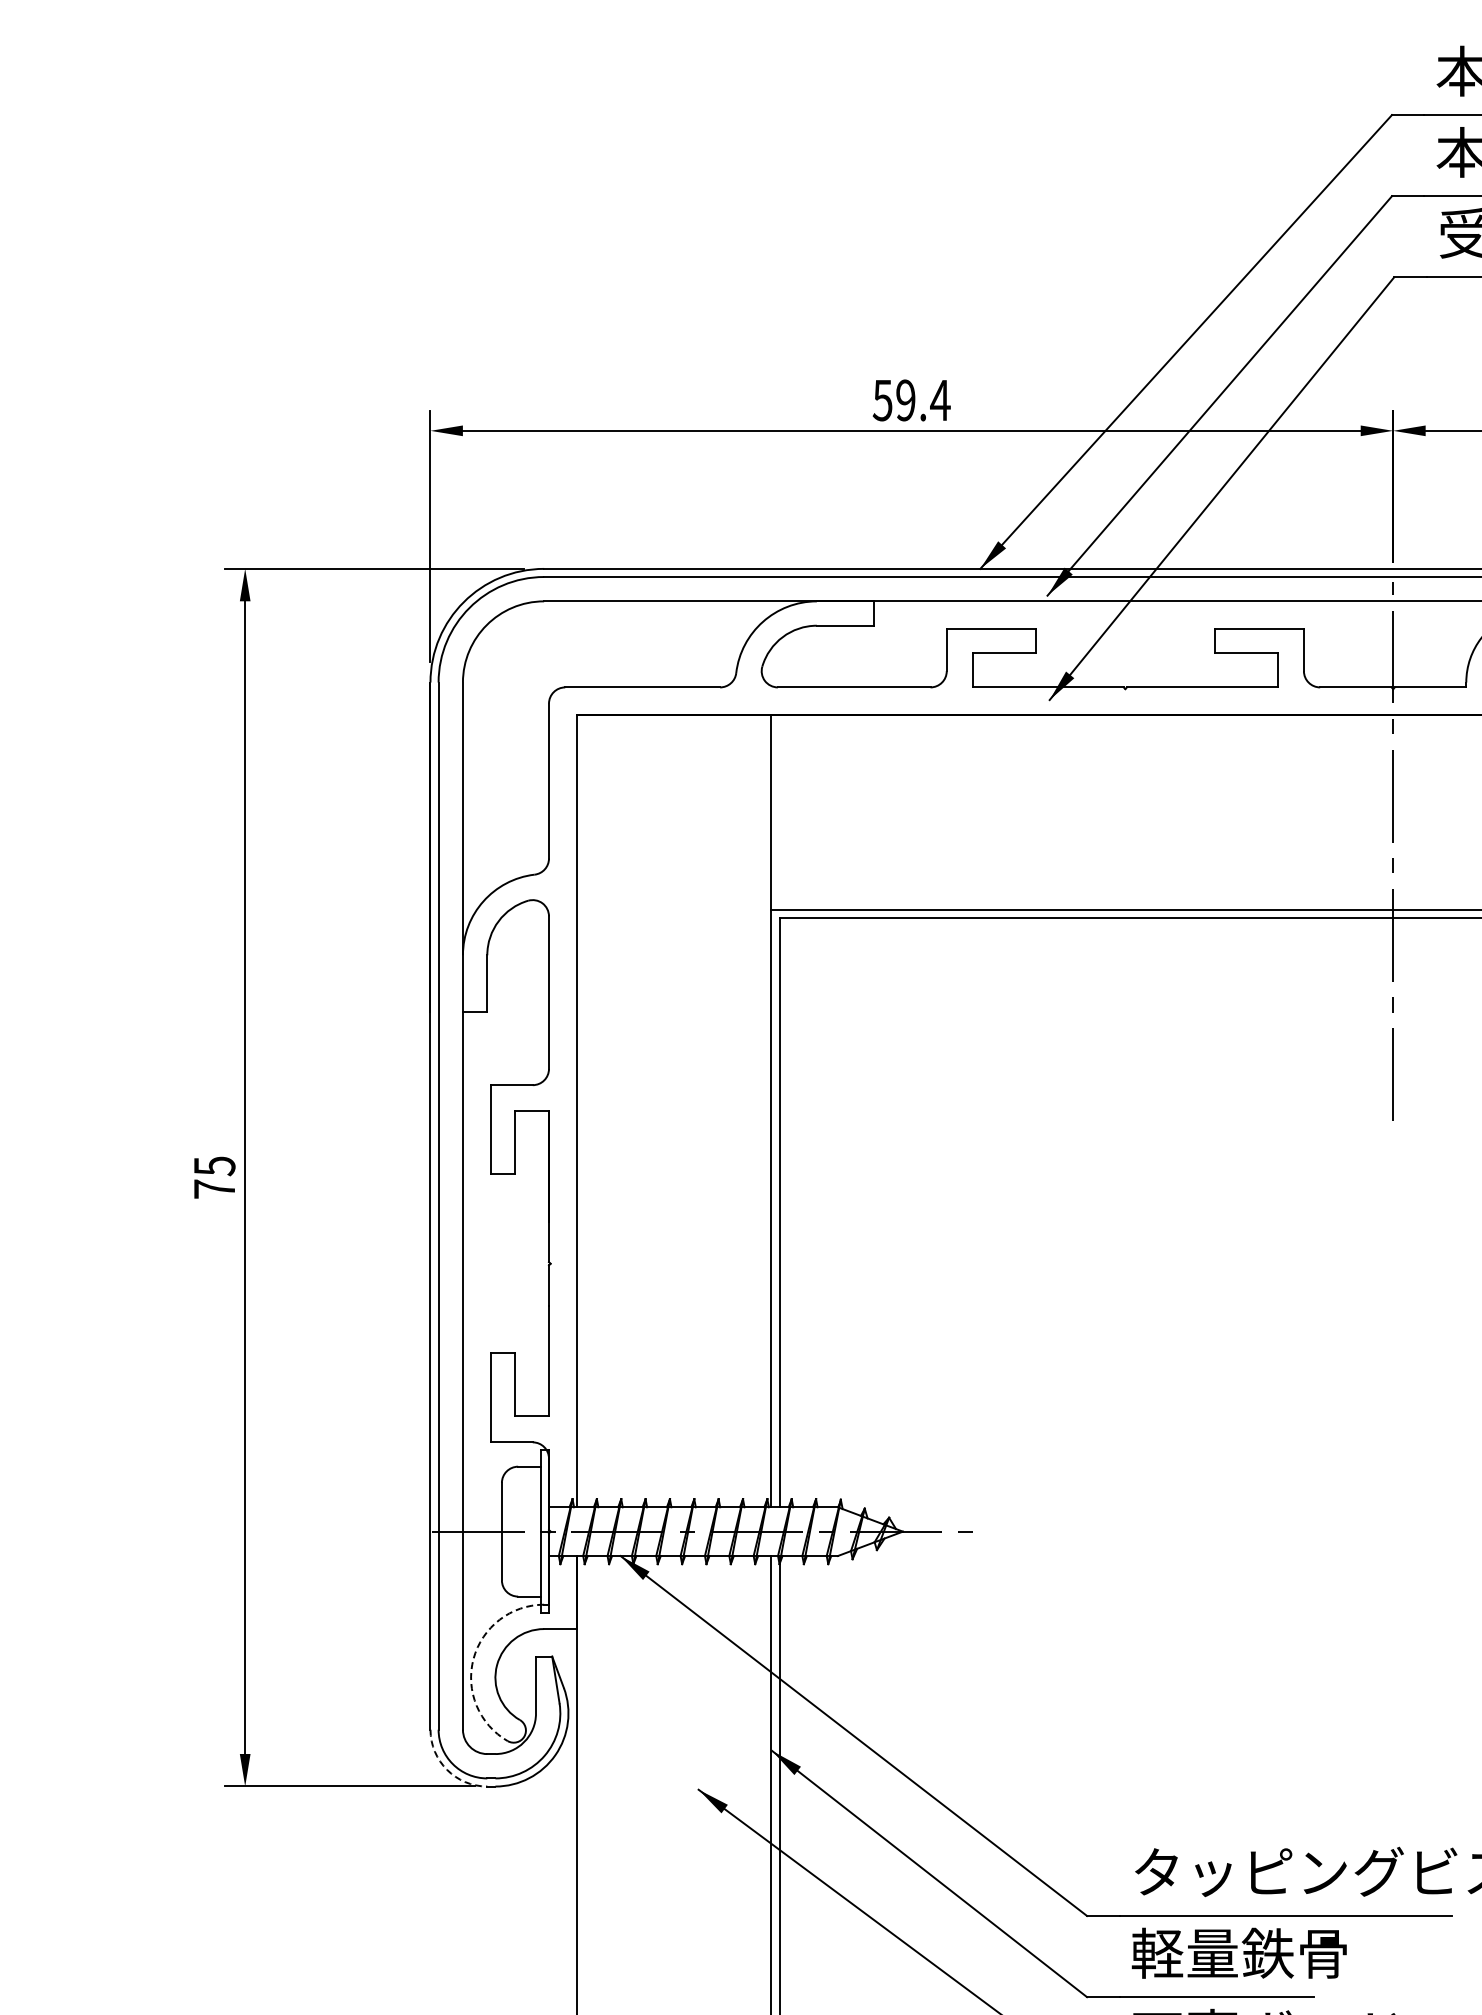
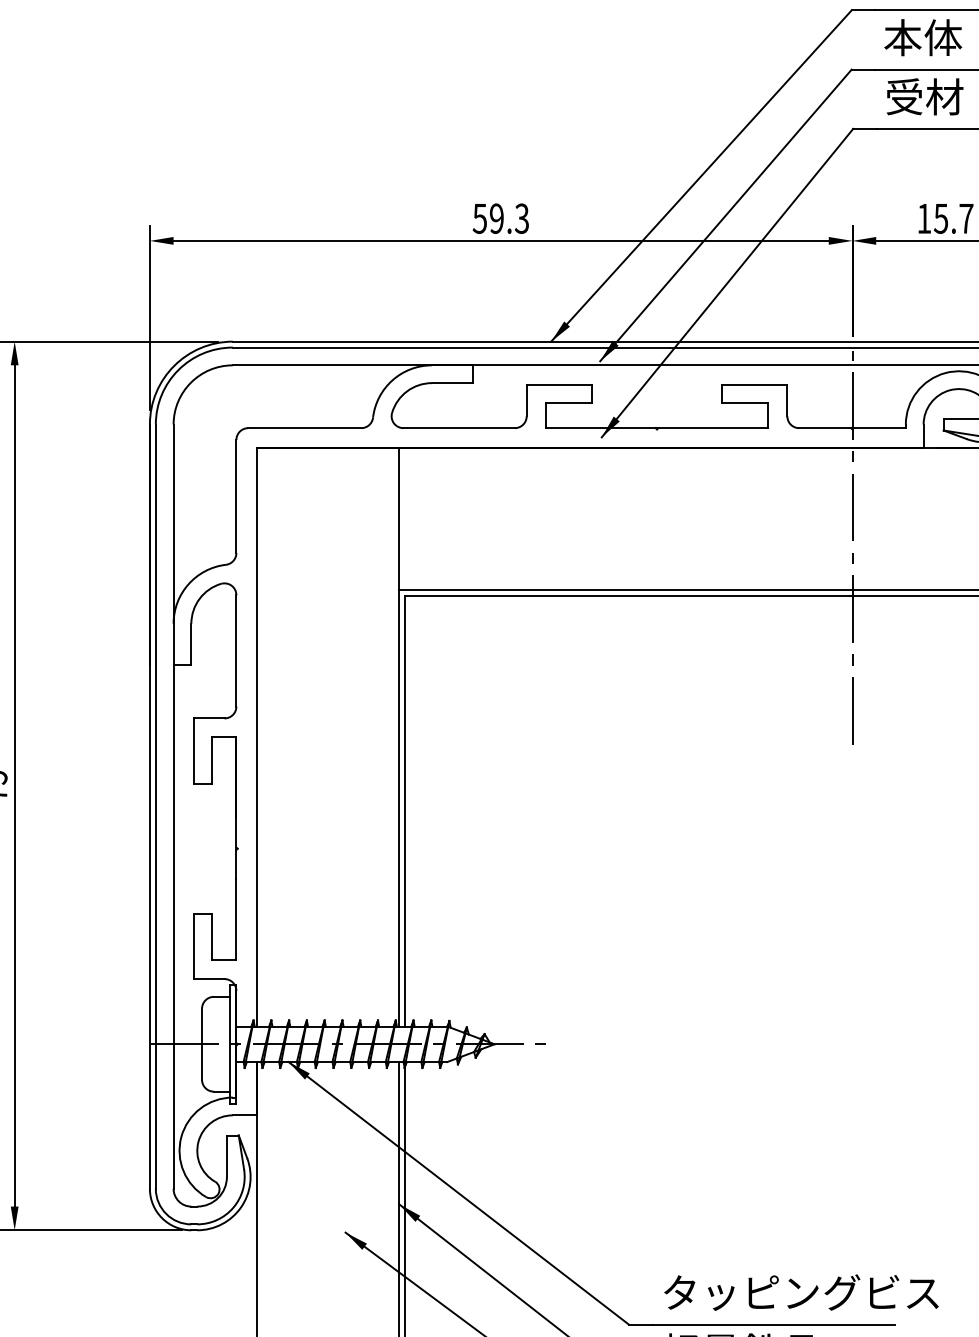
text: (940, 400) -> (522, 218), 59.4 -> 59.3
arc: (473, 1658) -> (181, 1136), dashed -> solid
arc: (447, 1769) -> (162, 1217), dashed -> solid

